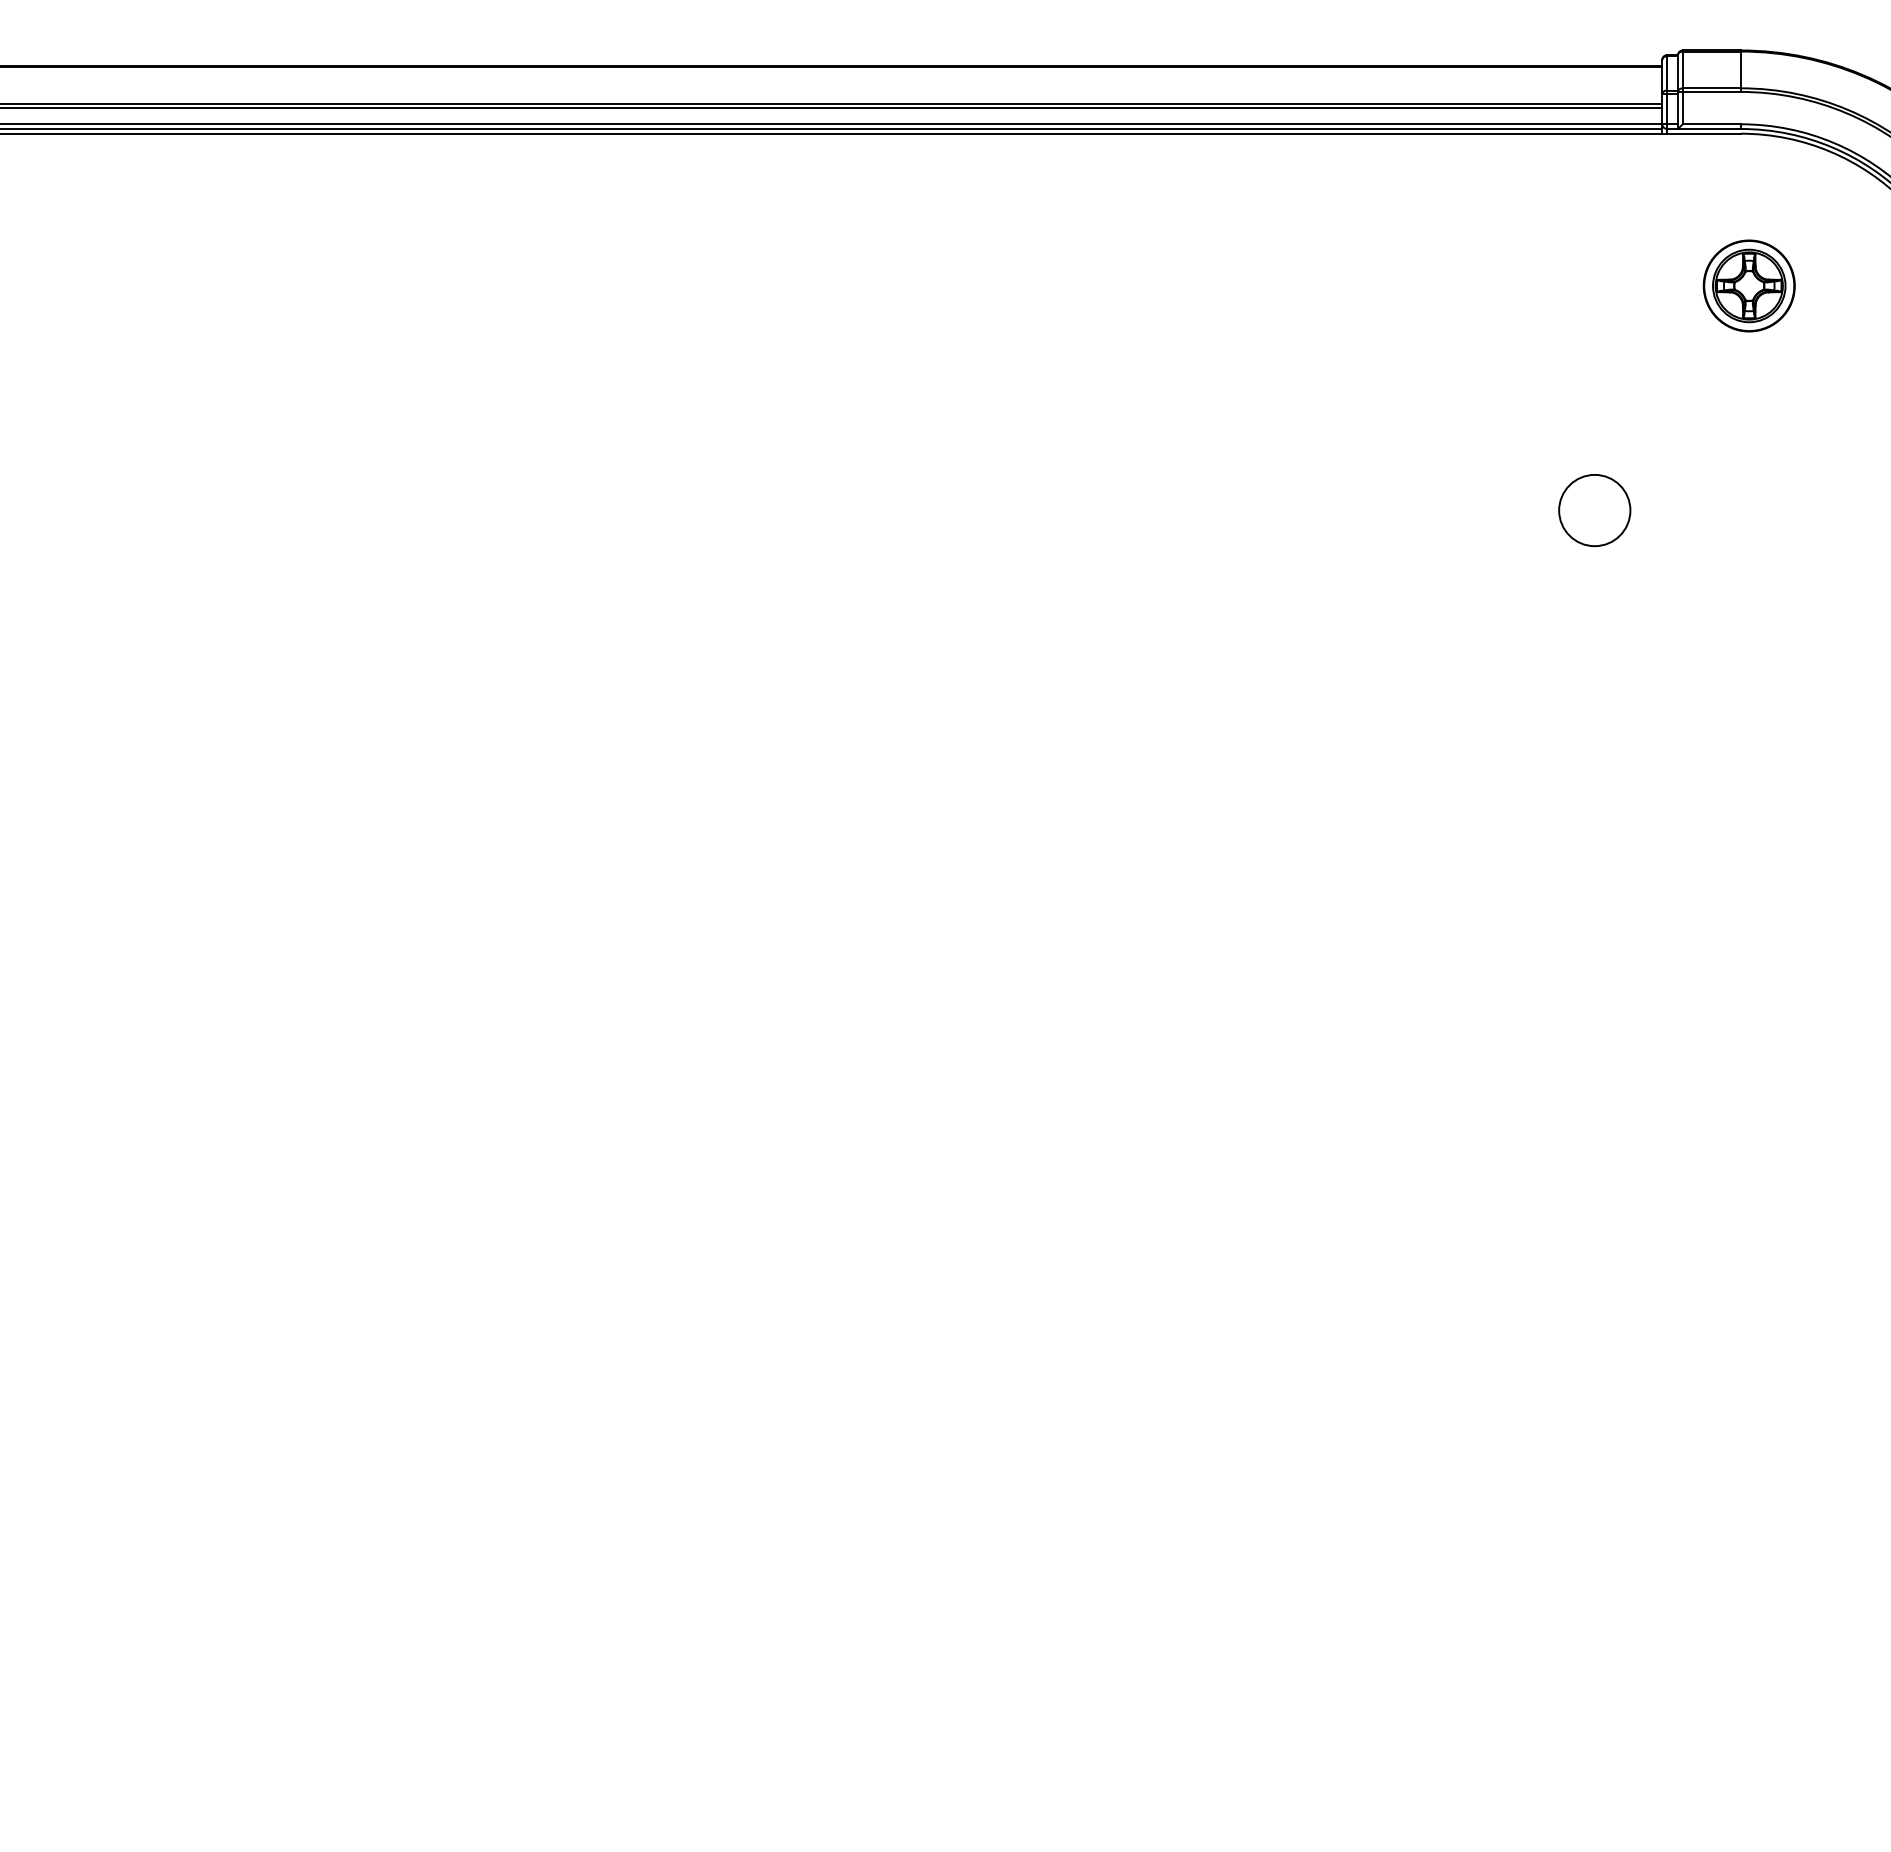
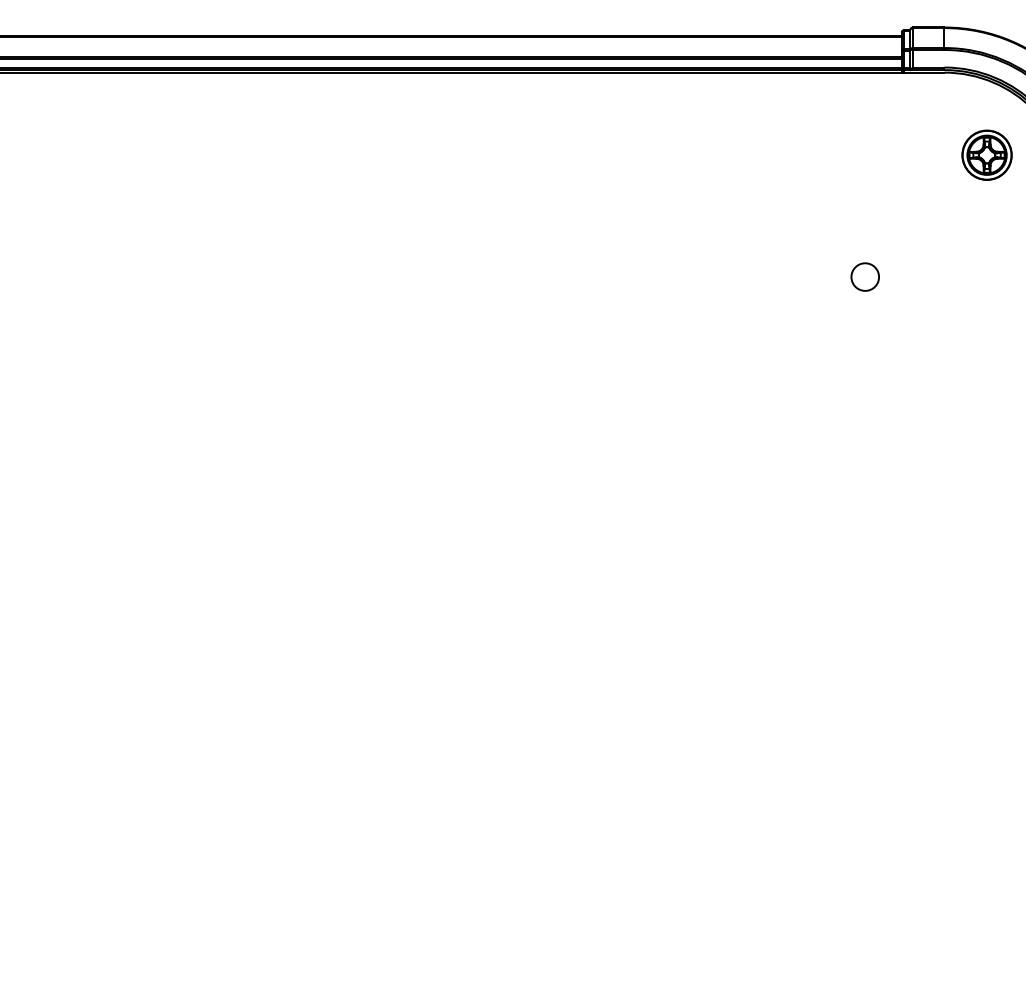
part: (1748, 284) -> (986, 154), moved
circle: (1595, 509) -> (865, 276), size x0.71

